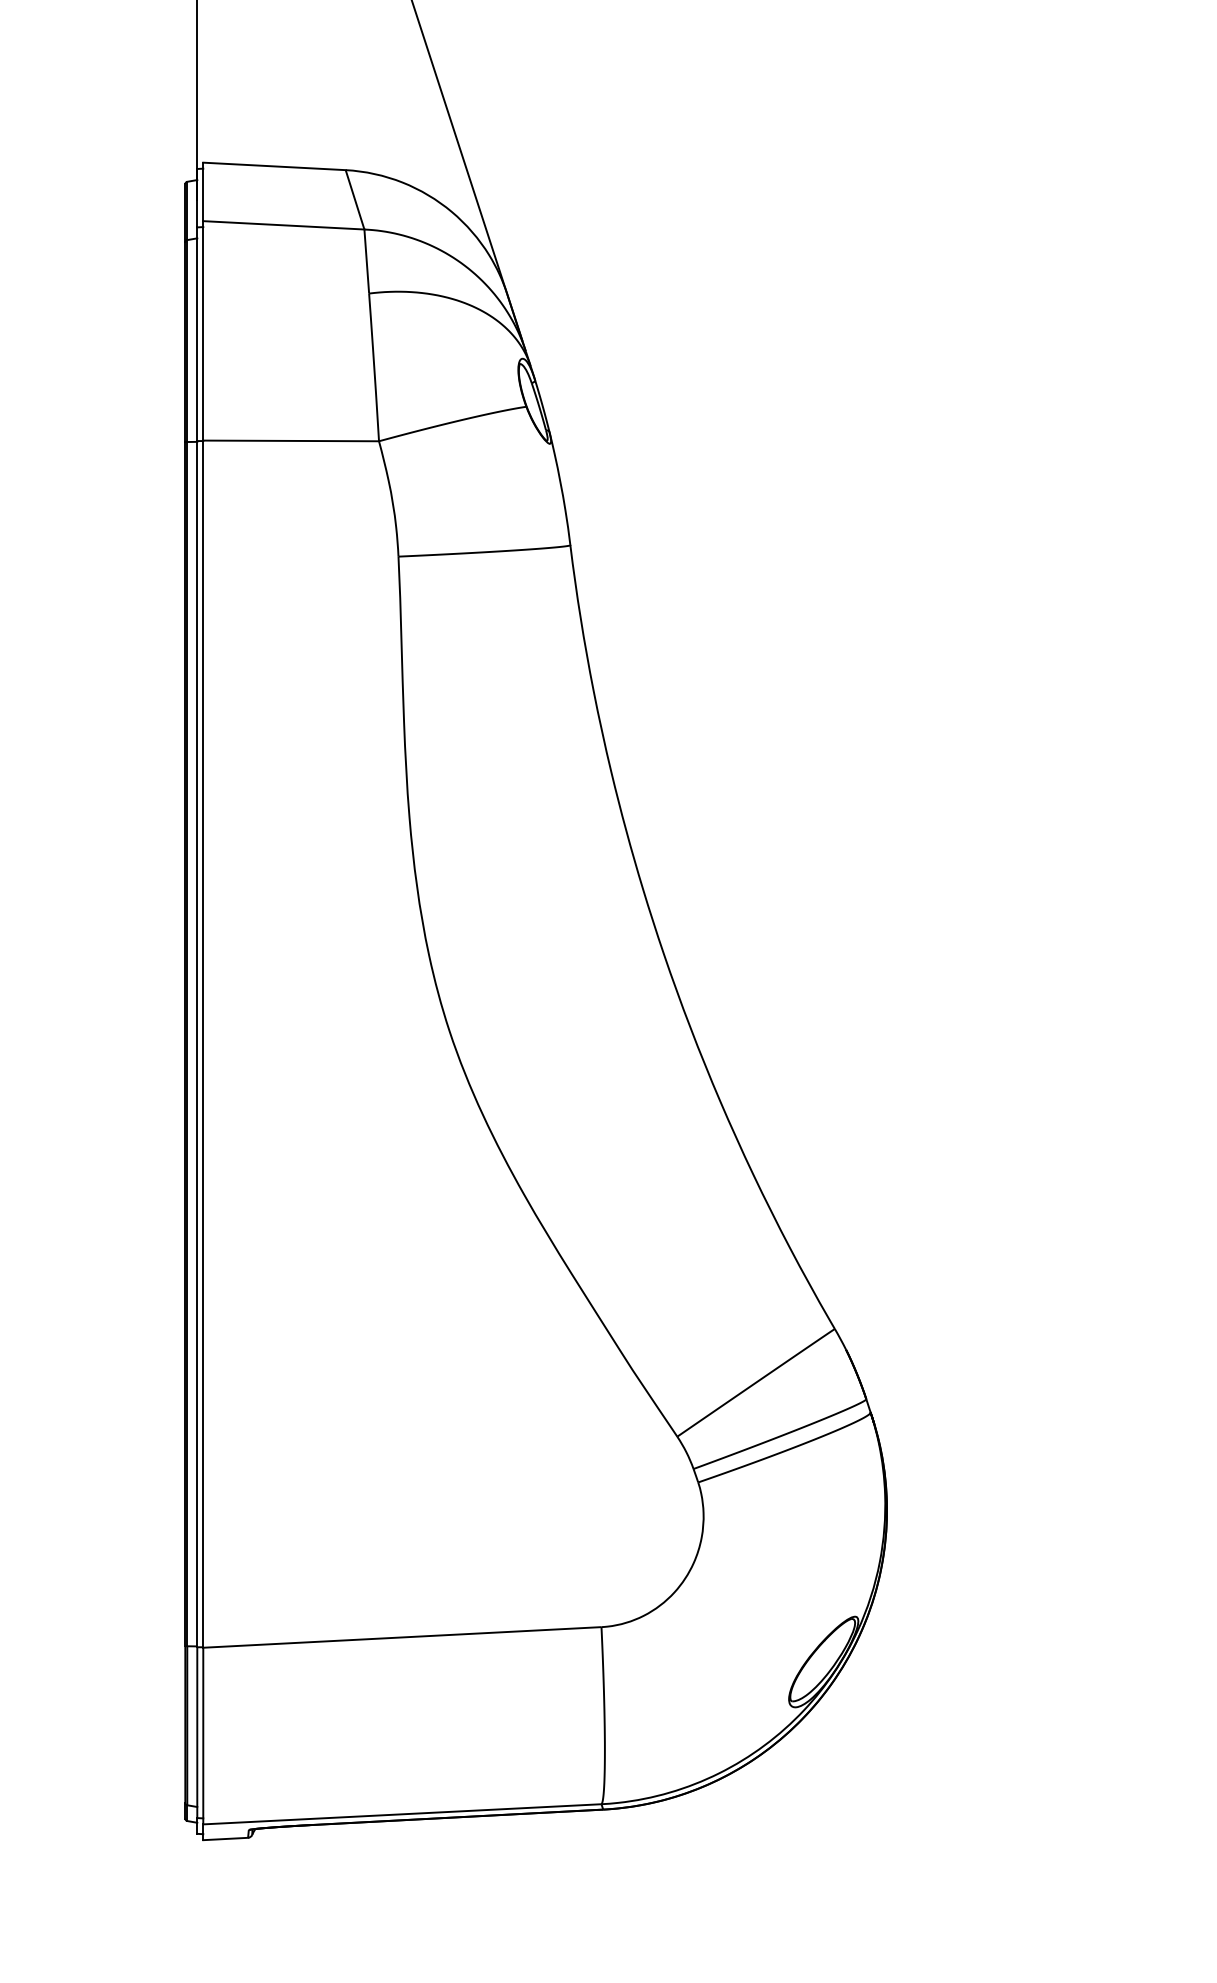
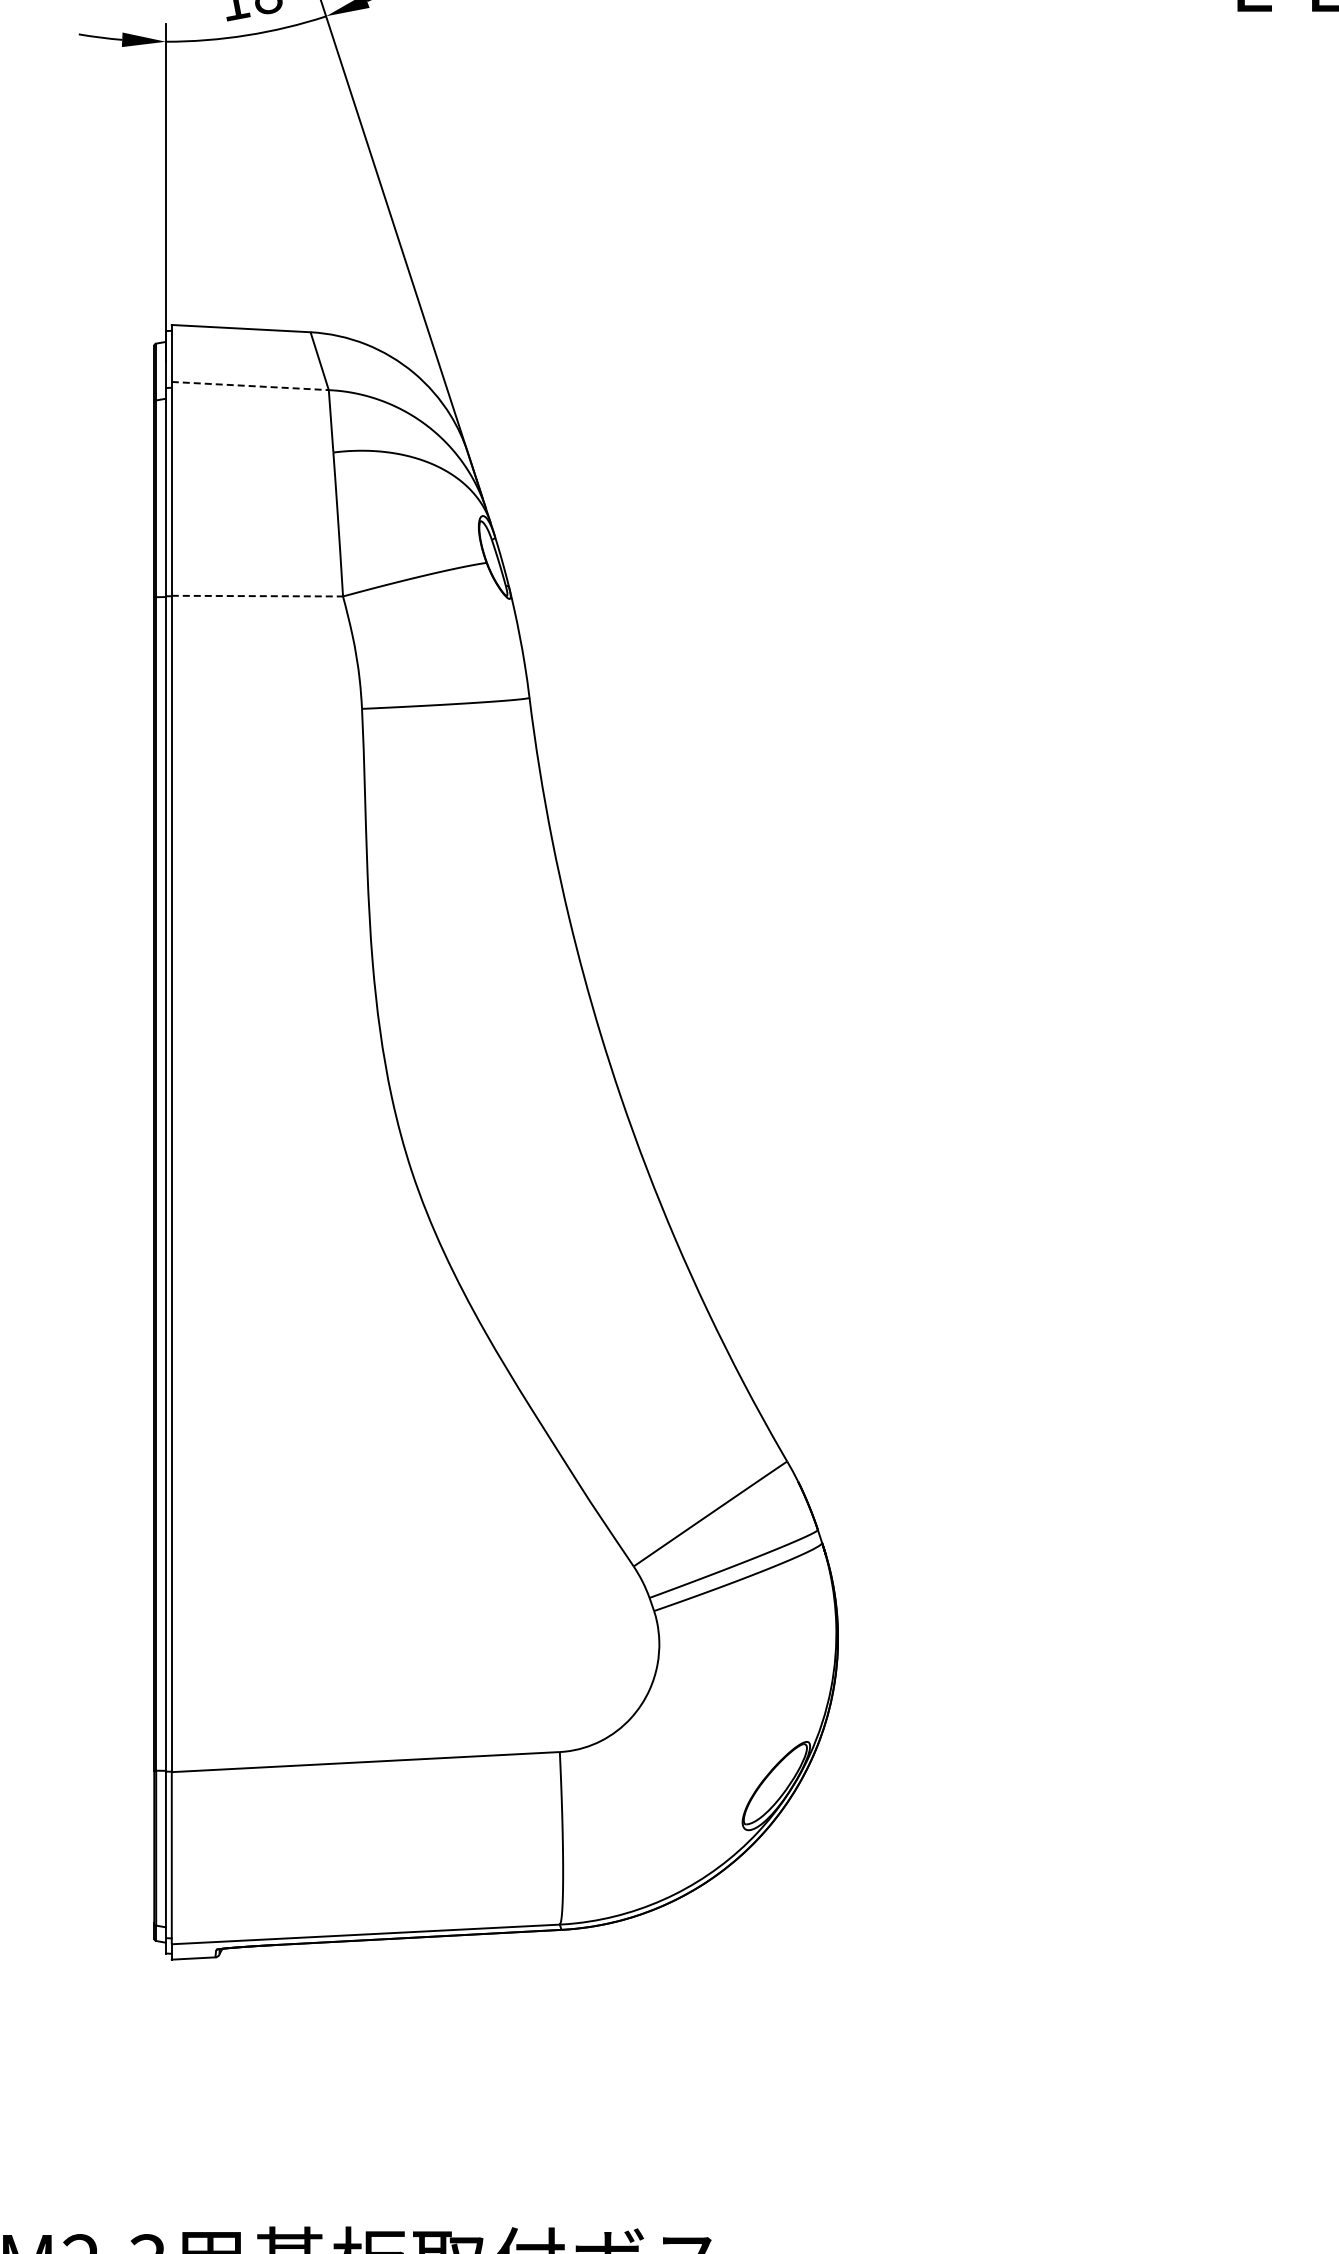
line: (284, 225) -> (250, 386), solid -> dashed
line: (291, 441) -> (257, 596), solid -> dashed

